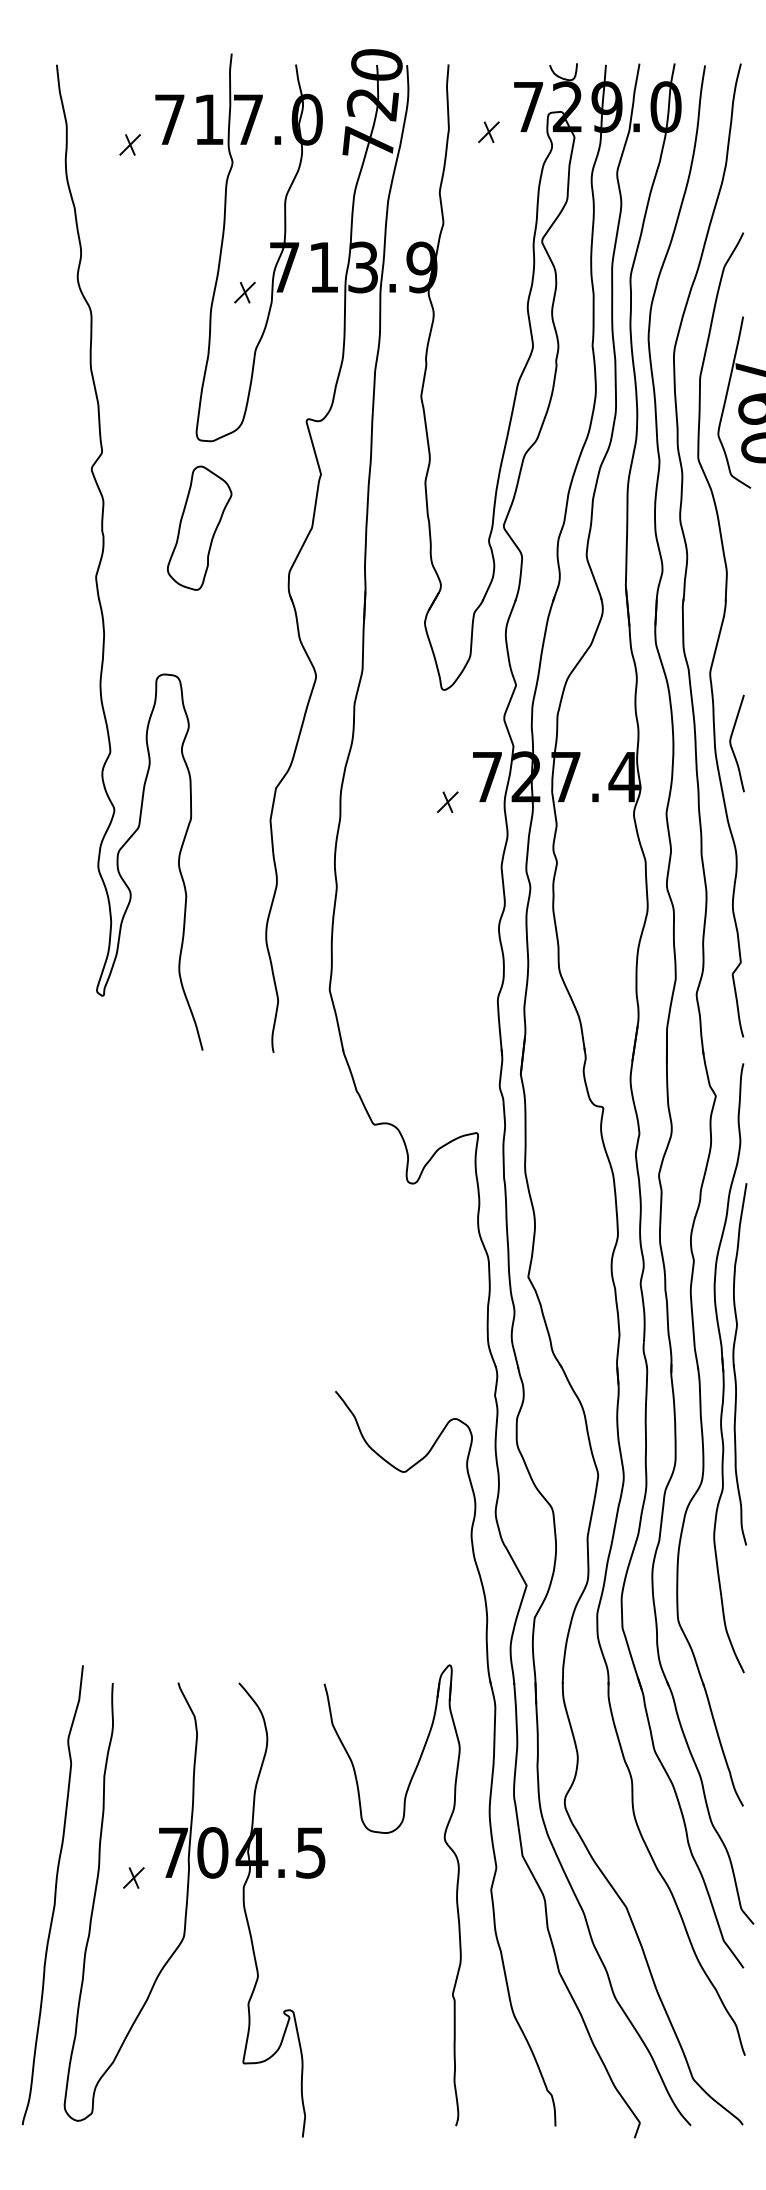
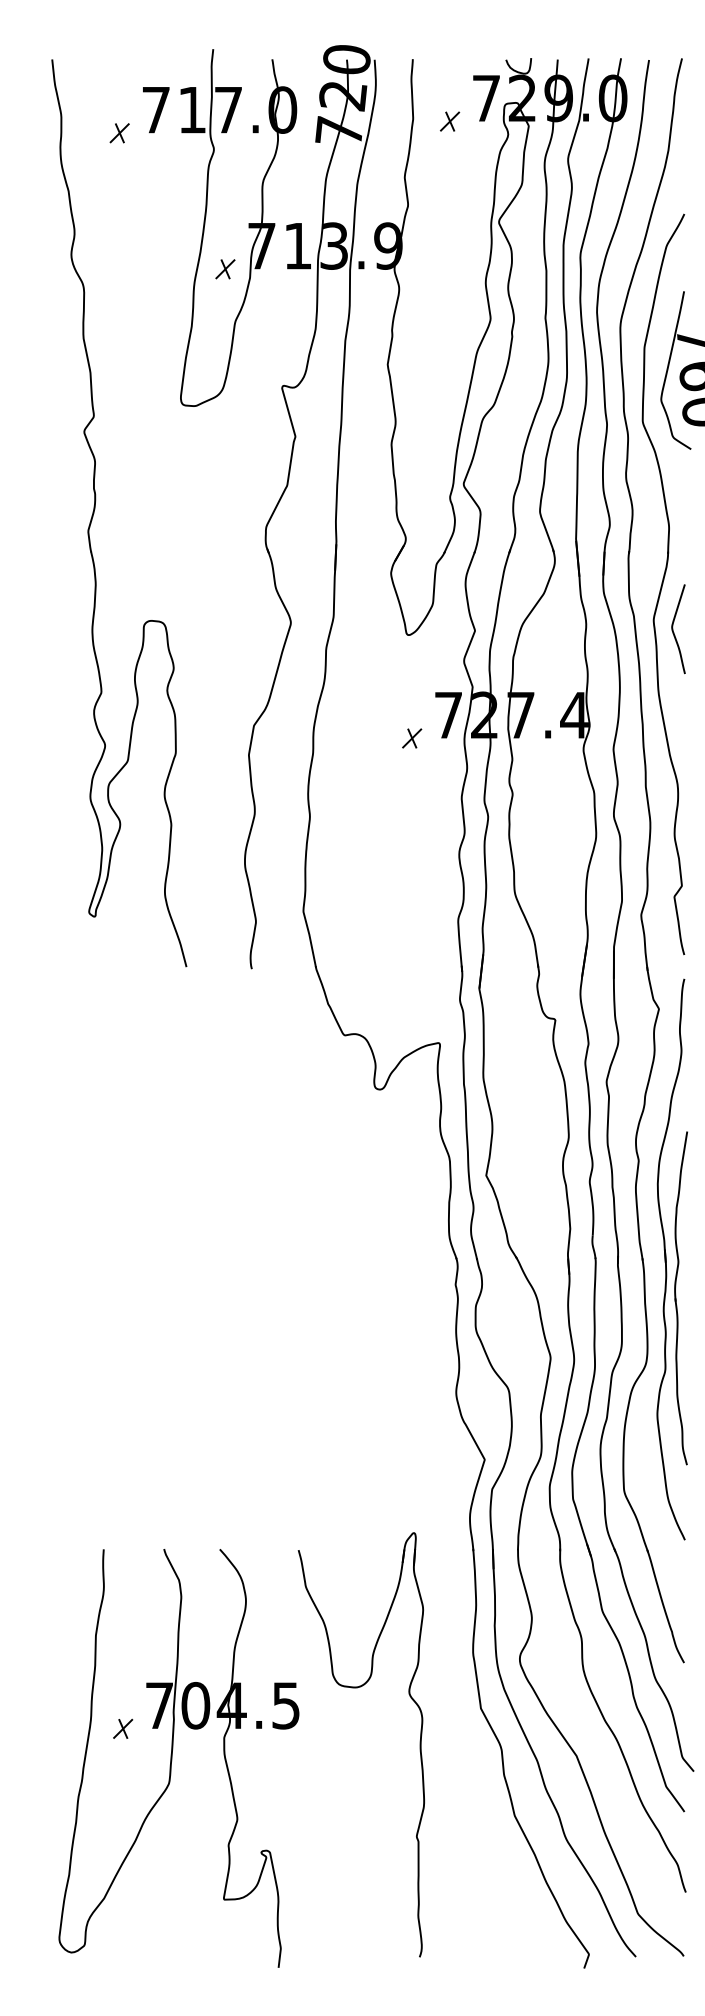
part: (199, 527) -> (183, 485), removed
curve: (731, 743) -> (673, 629), moved
part: (739, 1364) -> (680, 1298), moved
part: (492, 1759) -> (453, 1619), removed
curve: (54, 1895) -> (50, 1745), removed

